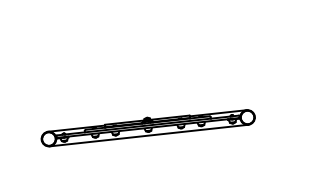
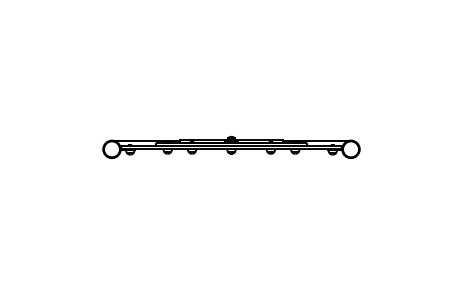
line: (149, 135) -> (231, 158), removed

